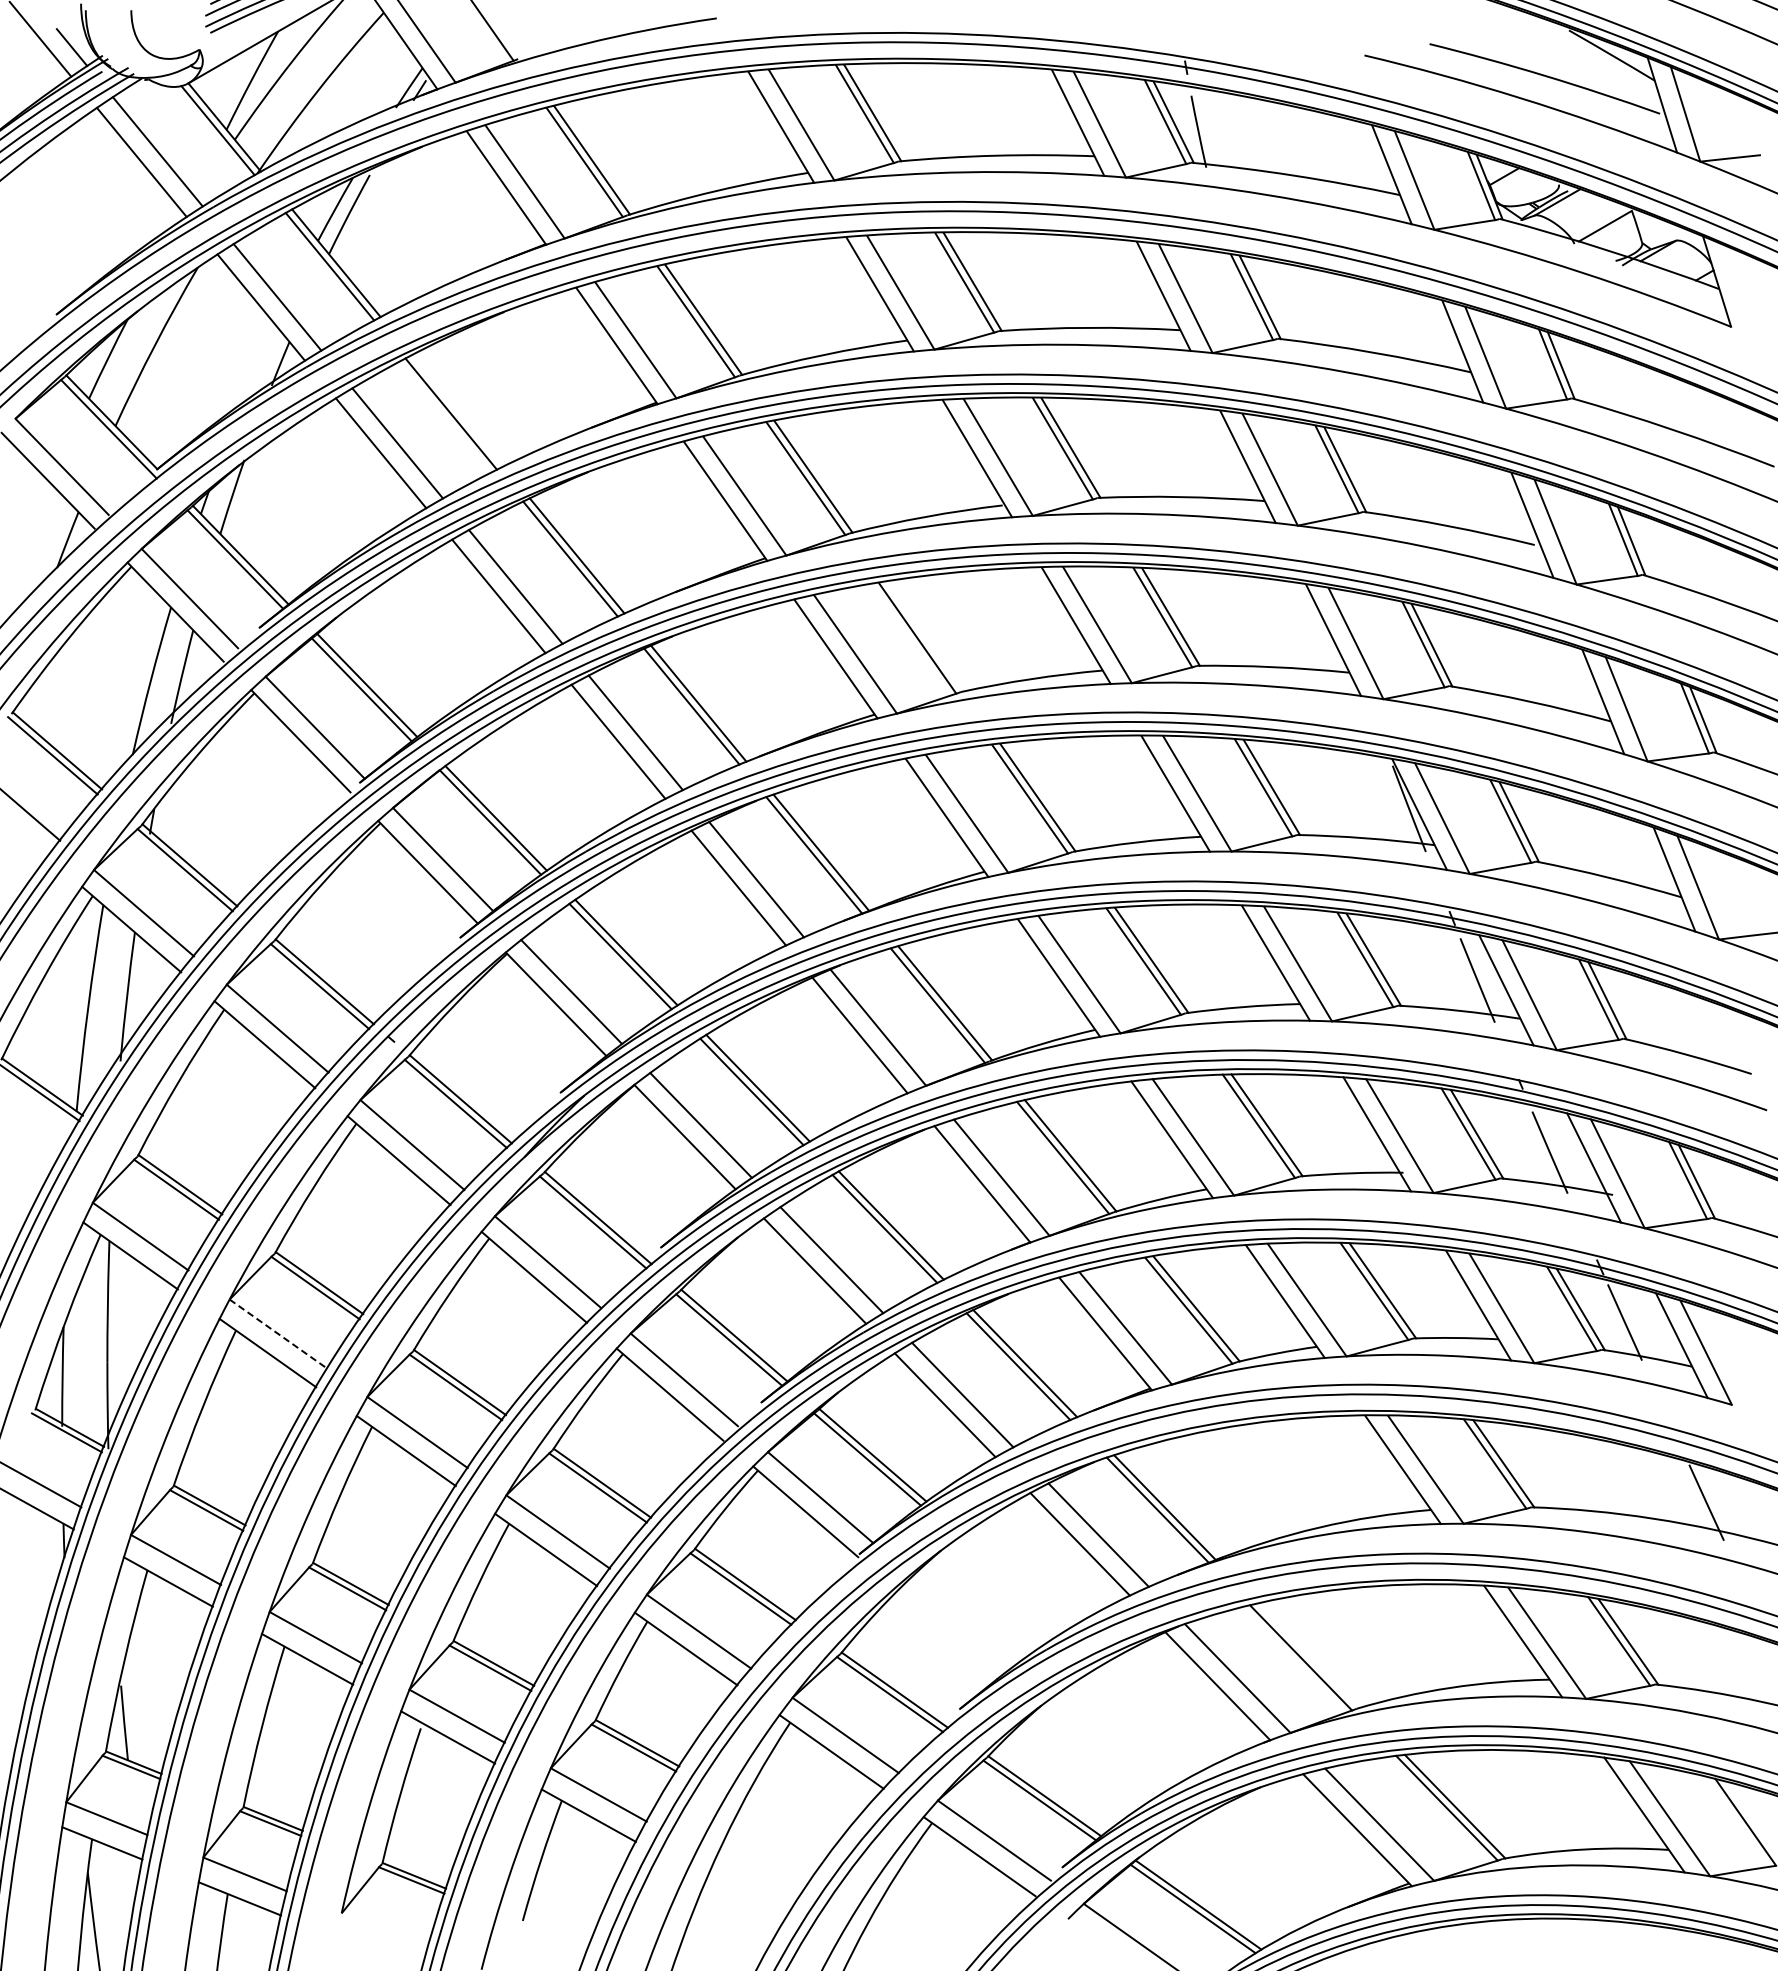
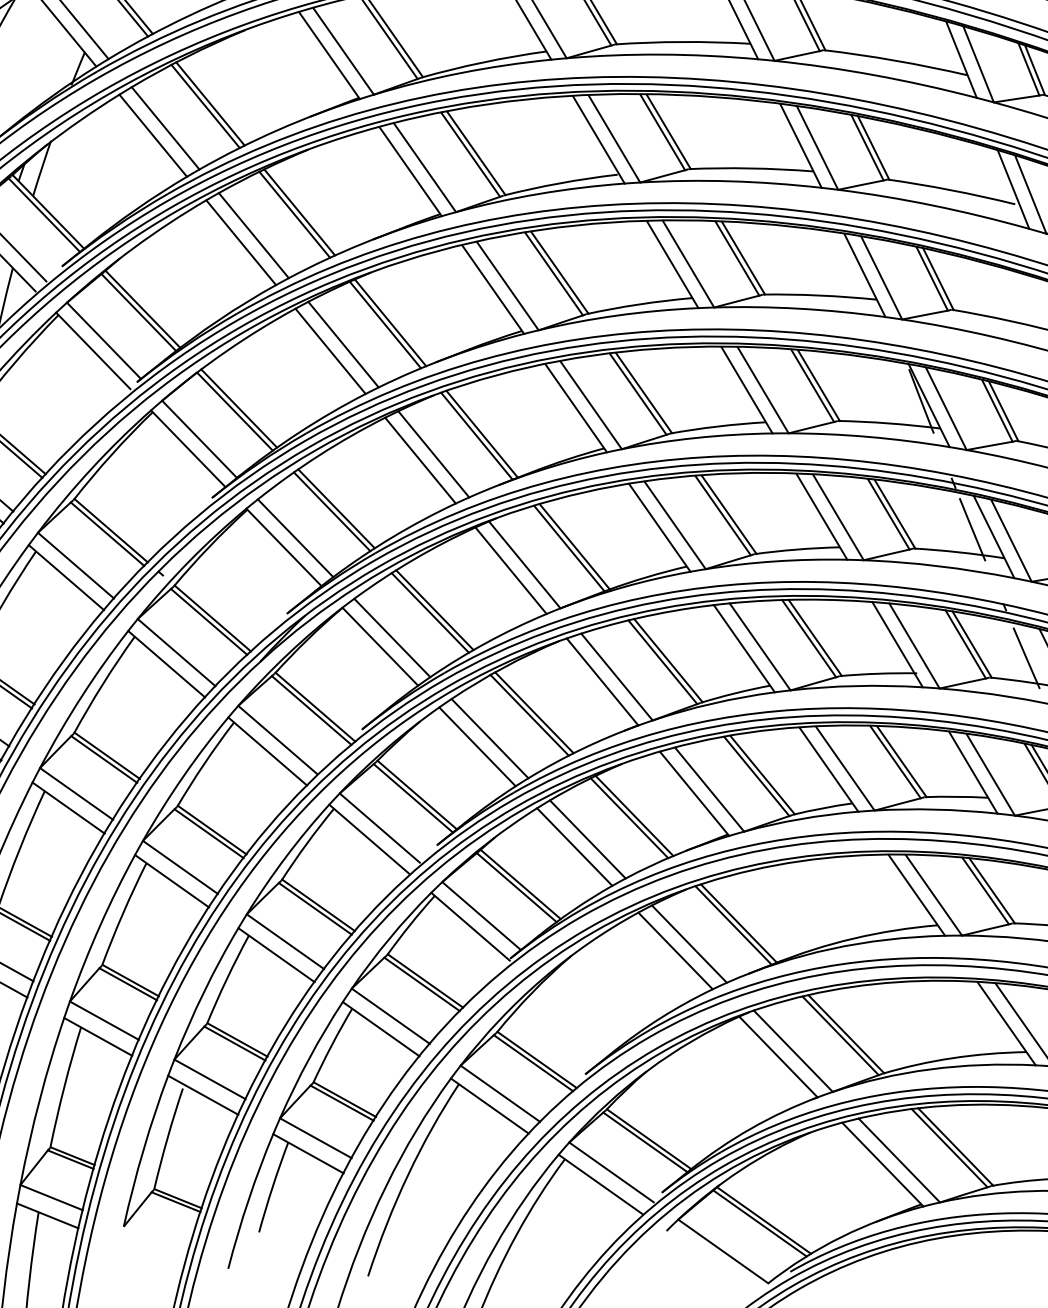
line: (457, 410) -> (210, 103), added
line: (924, 636) -> (559, 272), added
line: (278, 1334) -> (76, 794), dashed -> solid
line: (1308, 1655) -> (846, 1034), added

